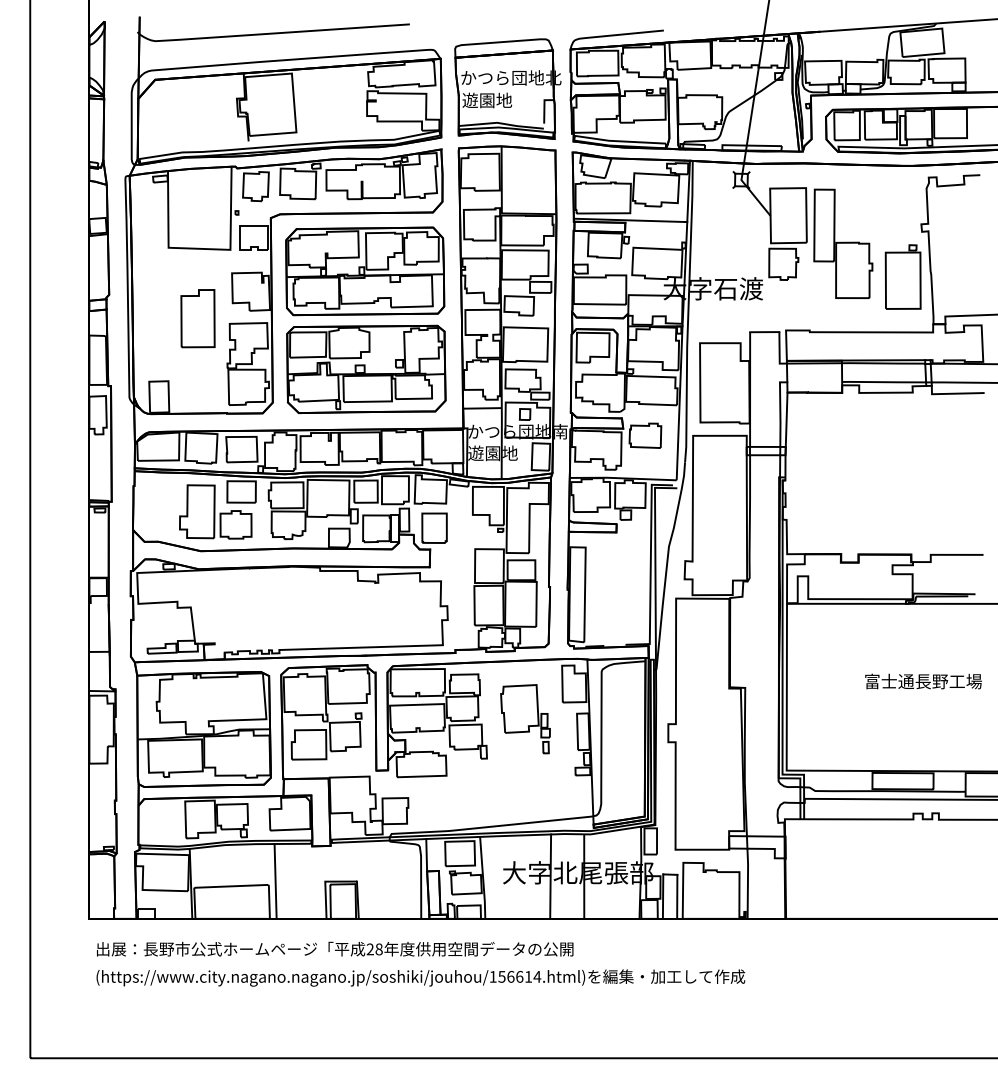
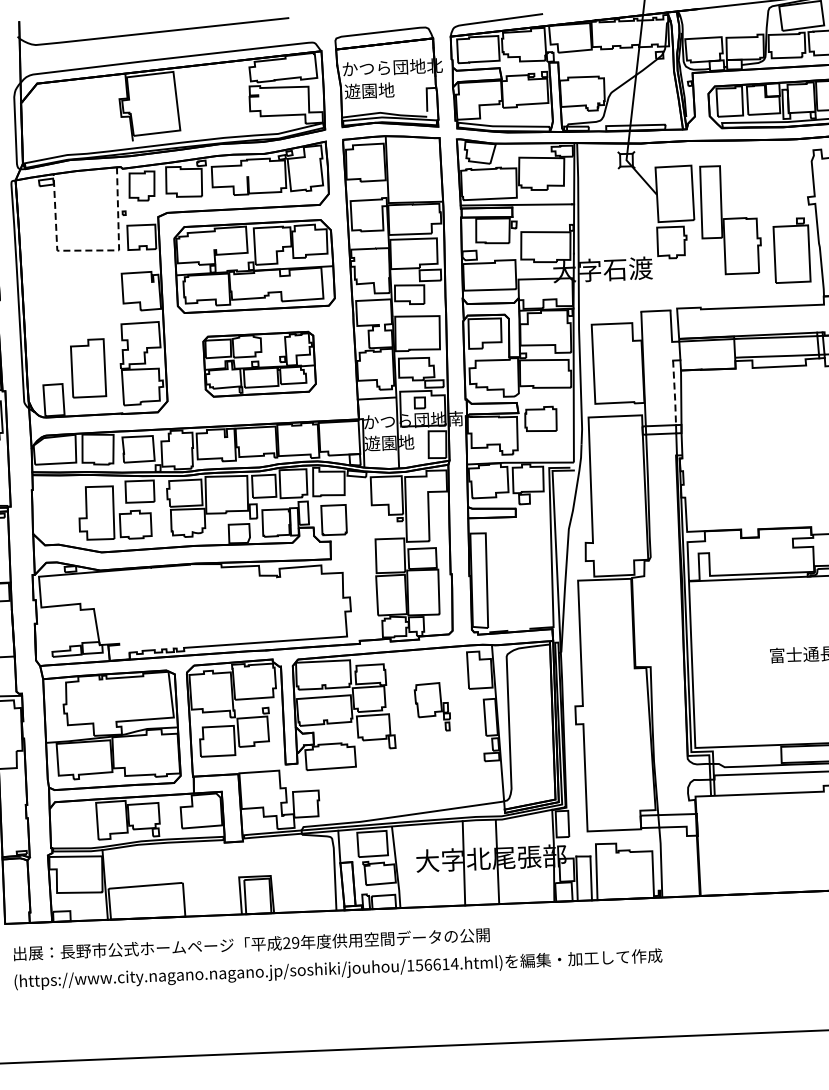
line: (202, 248) -> (91, 250), solid -> dashed
part: (197, 318) -> (87, 368), moved
part: (366, 369) -> (259, 364), size x0.7
line: (780, 415) -> (674, 393), solid -> dashed
part: (525, 719) -> (432, 707), size x0.7
line: (275, 881) -> (189, 879), removed
text: (378, 949) -> (295, 942), 28 -> 29

